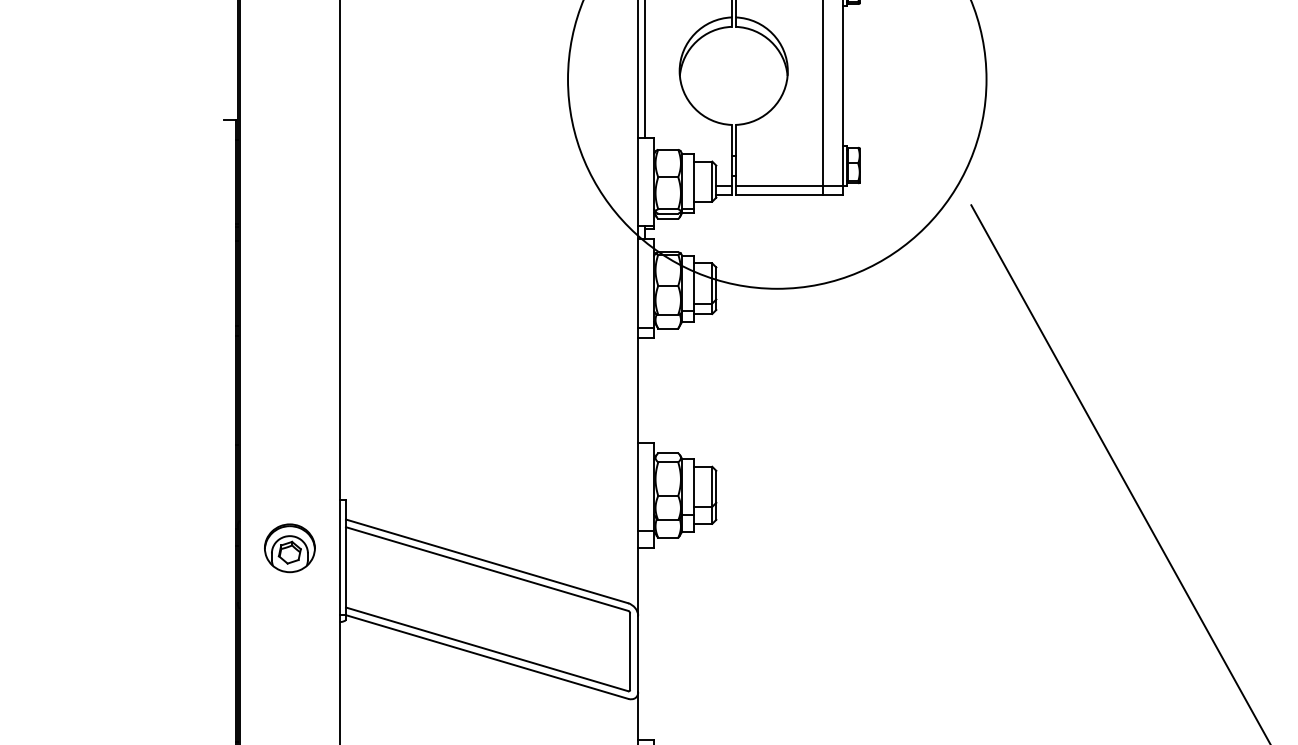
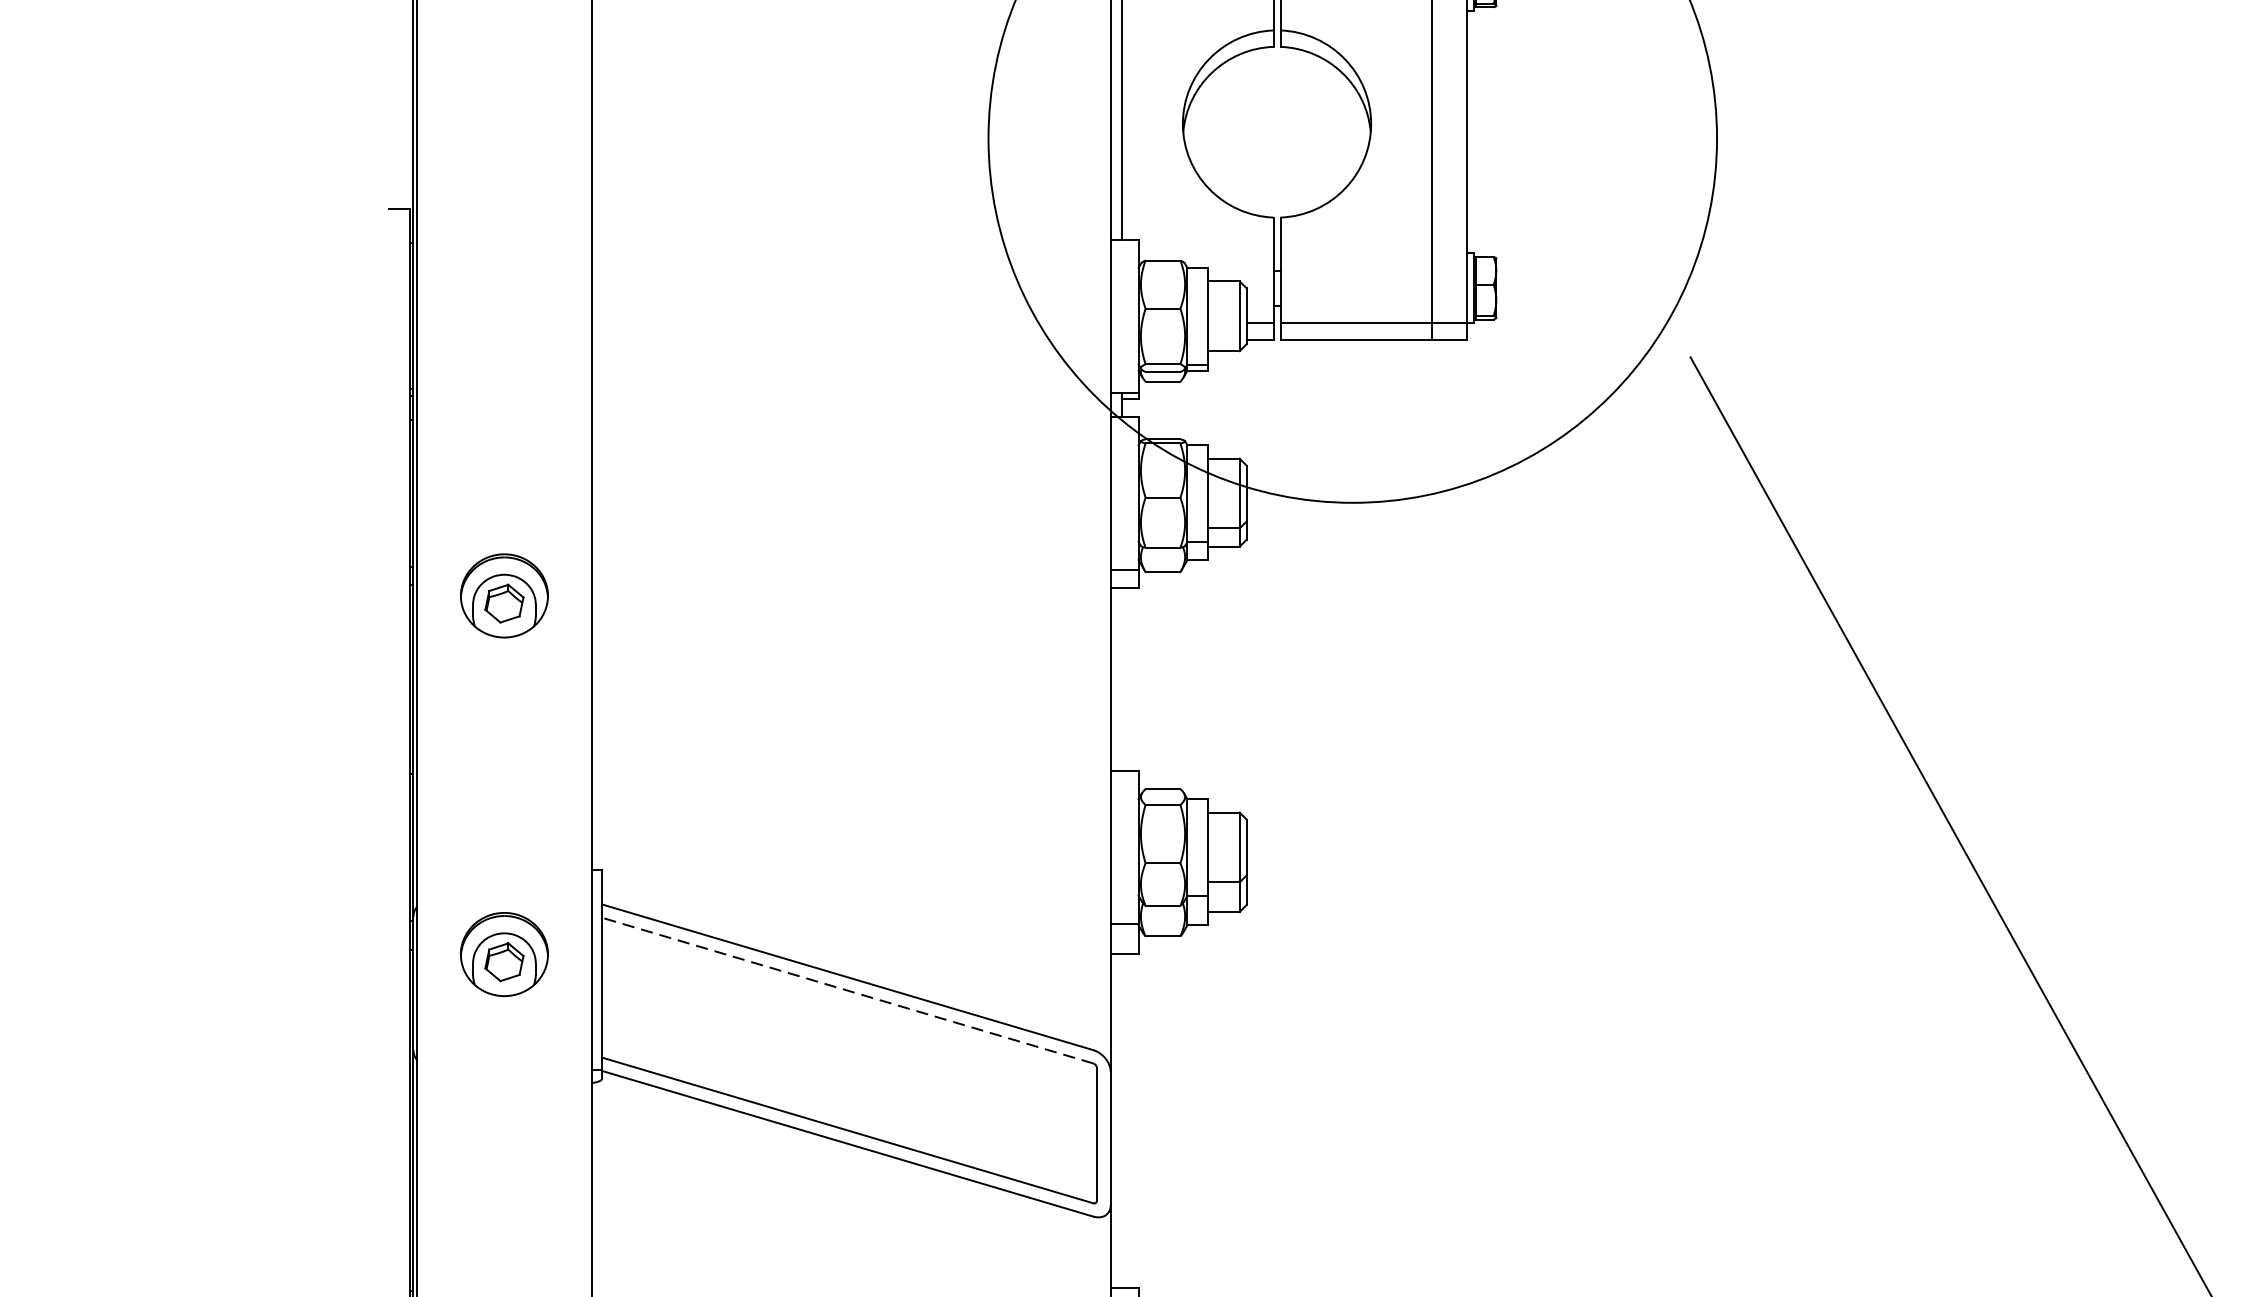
part: (289, 342) -> (503, 596), added
line: (486, 568) -> (846, 989), solid -> dashed

